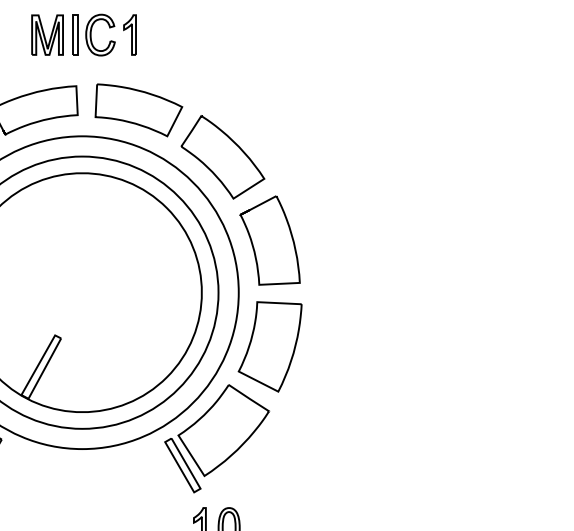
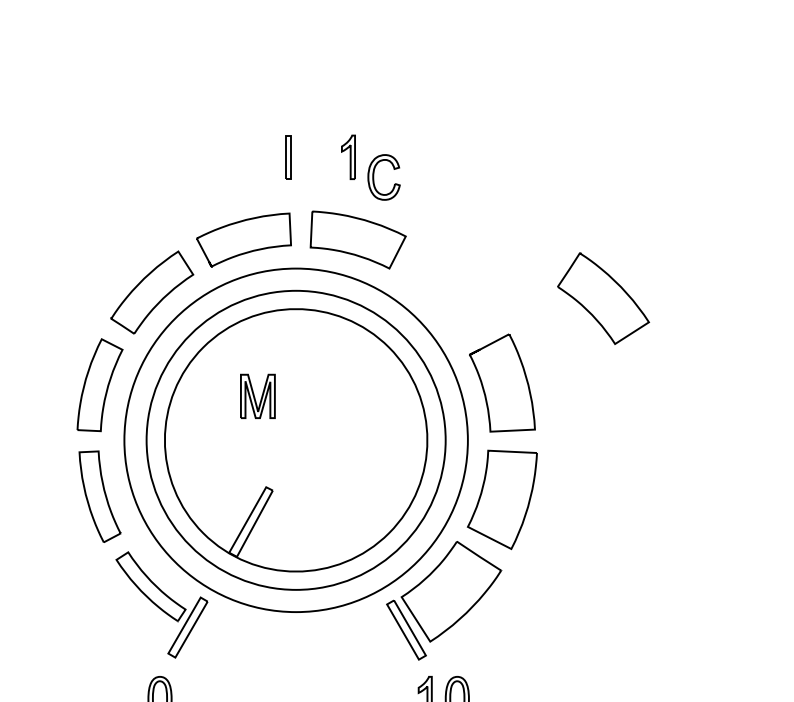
part: (47, 34) -> (257, 395), moved
part: (91, 35) -> (374, 177), moved
part: (222, 157) -> (603, 298), moved

